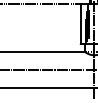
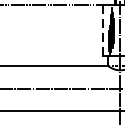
line: (80, 23) -> (102, 29), solid -> dashed

